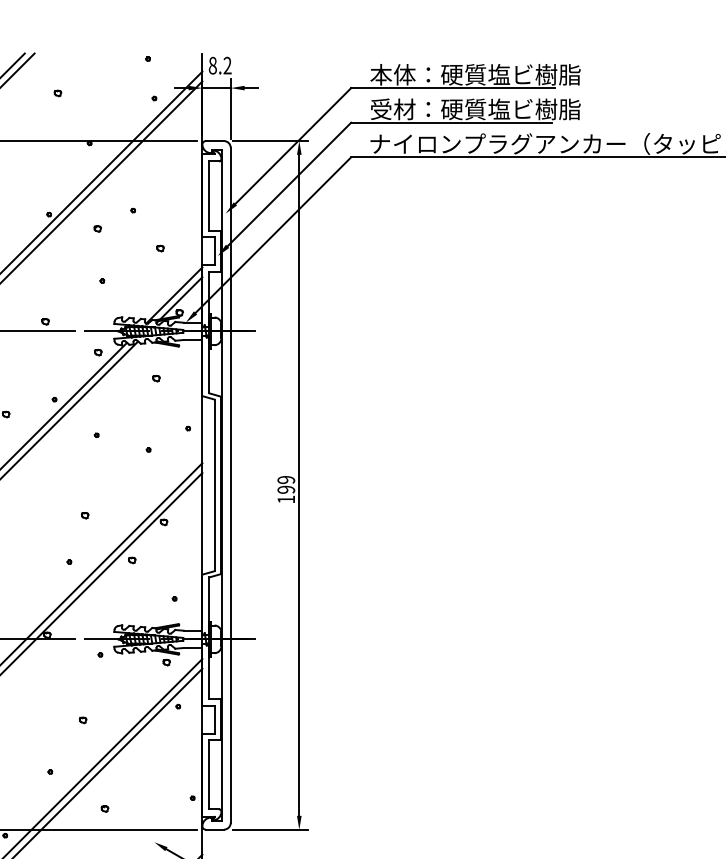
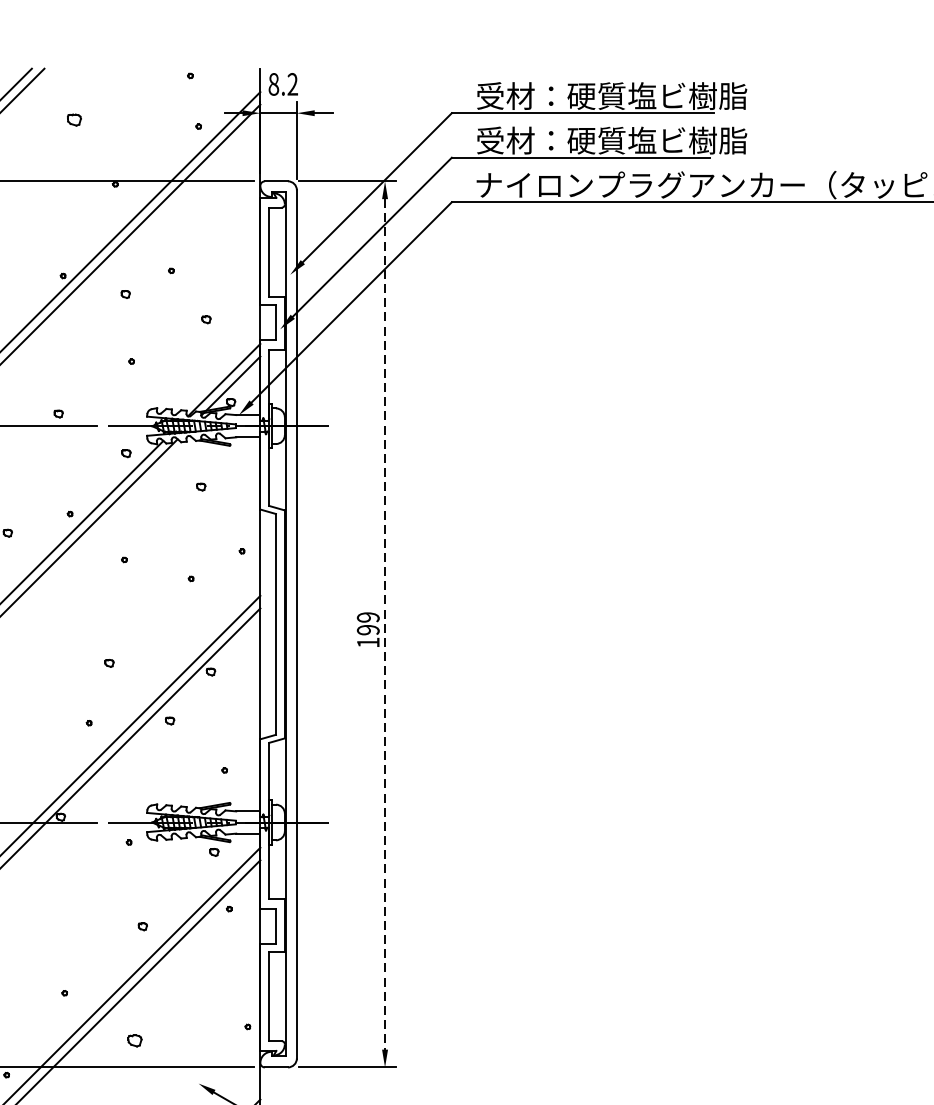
text: (392, 74) -> (504, 95), 本体：硬質塩ビ樹脂 -> 受材：硬質塩ビ樹脂
part: (57, 93) -> (73, 120), size x1.6
line: (299, 485) -> (385, 624), solid -> dashed
part: (82, 720) -> (142, 926), moved
part: (104, 808) -> (134, 1040), size x1.6

